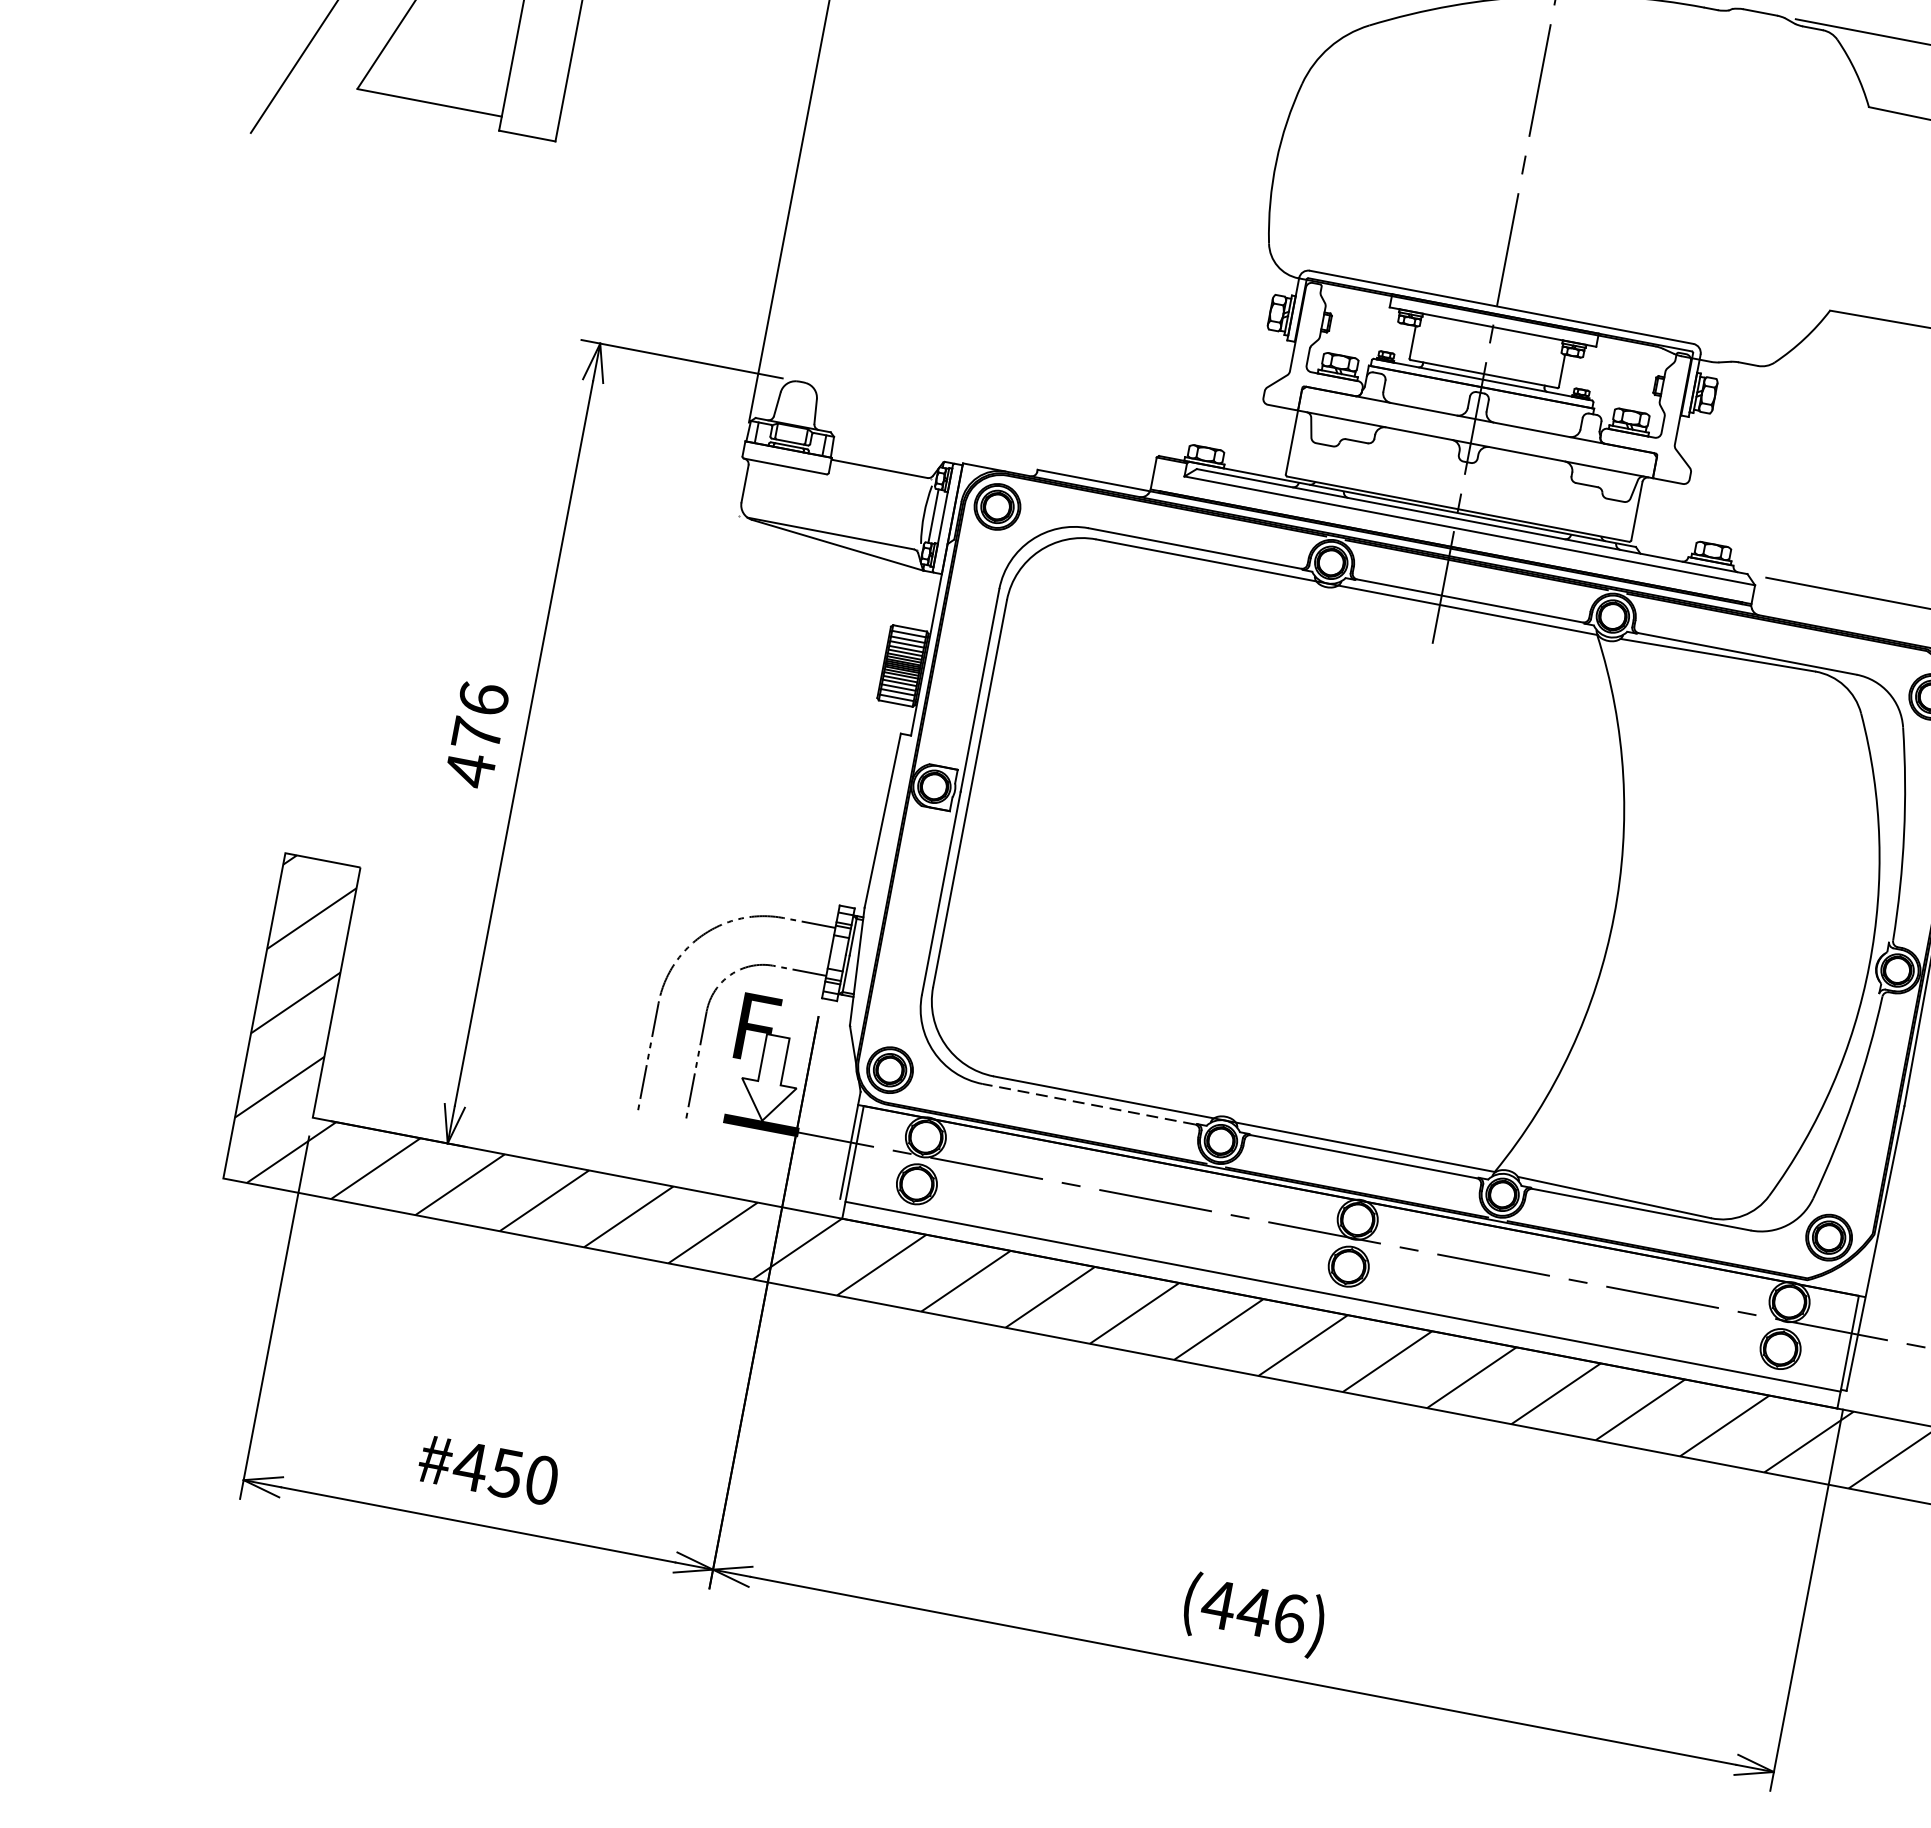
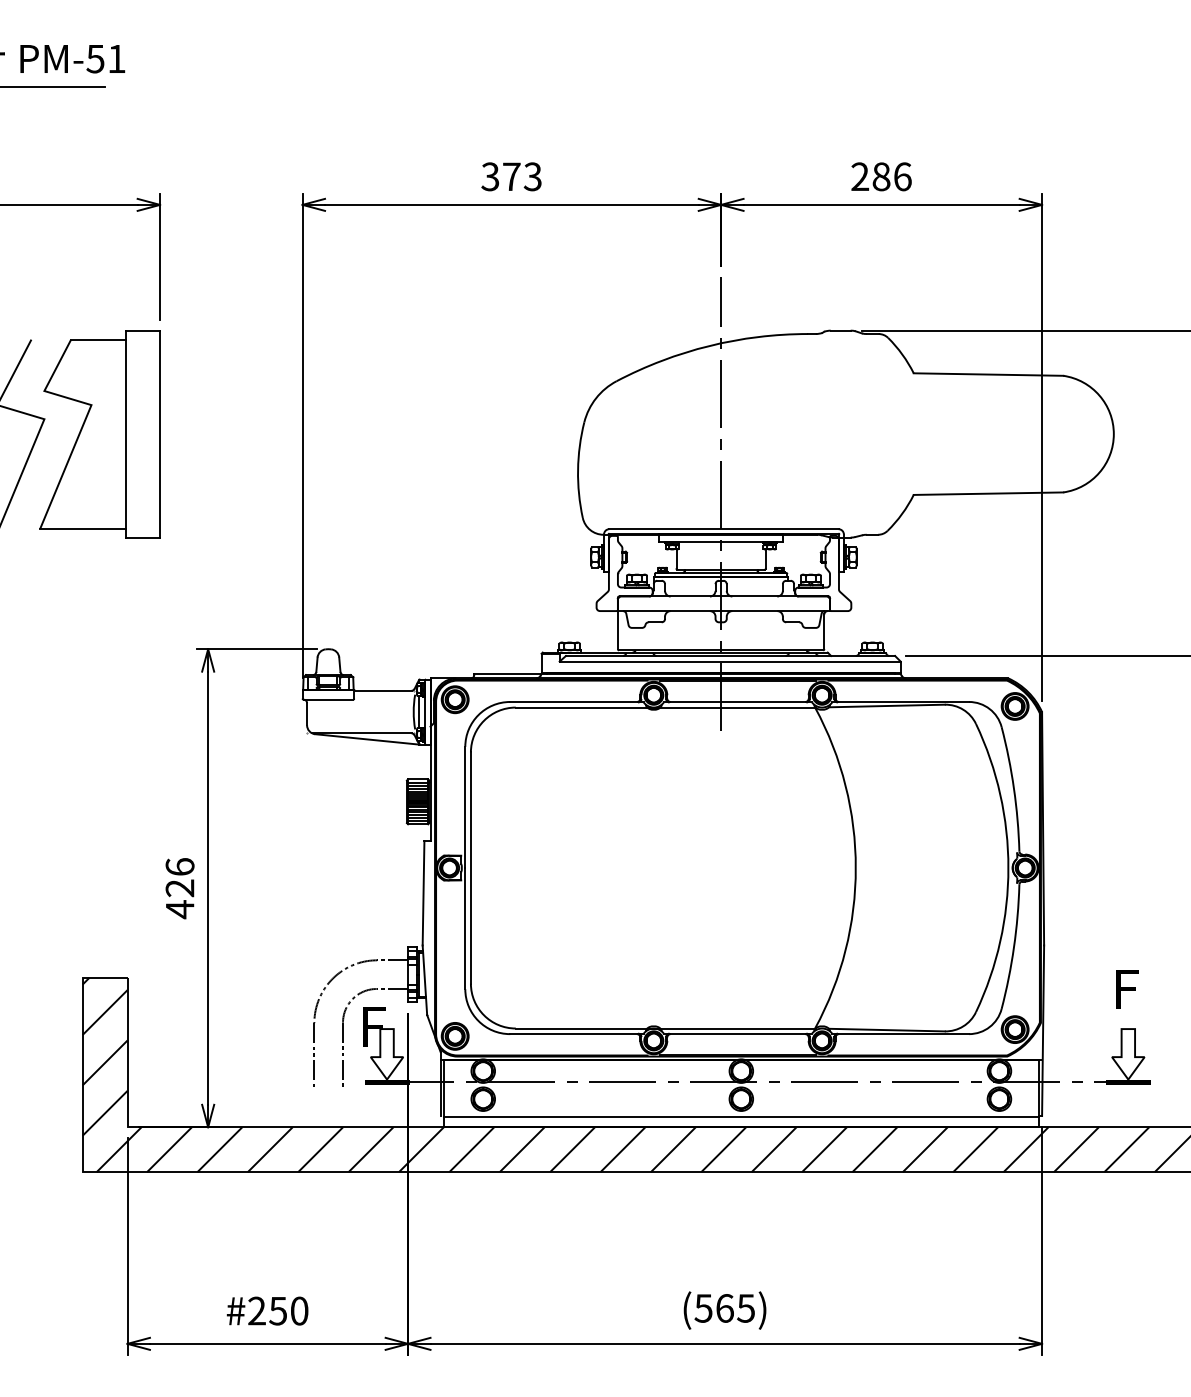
text: (475, 734) -> (179, 888), 476 -> 426
line: (1088, 1104) -> (573, 1034), dashed -> solid
text: (470, 1465) -> (256, 1310), #450 -> #250
text: (1253, 1611) -> (724, 1308), (446) -> (565)

